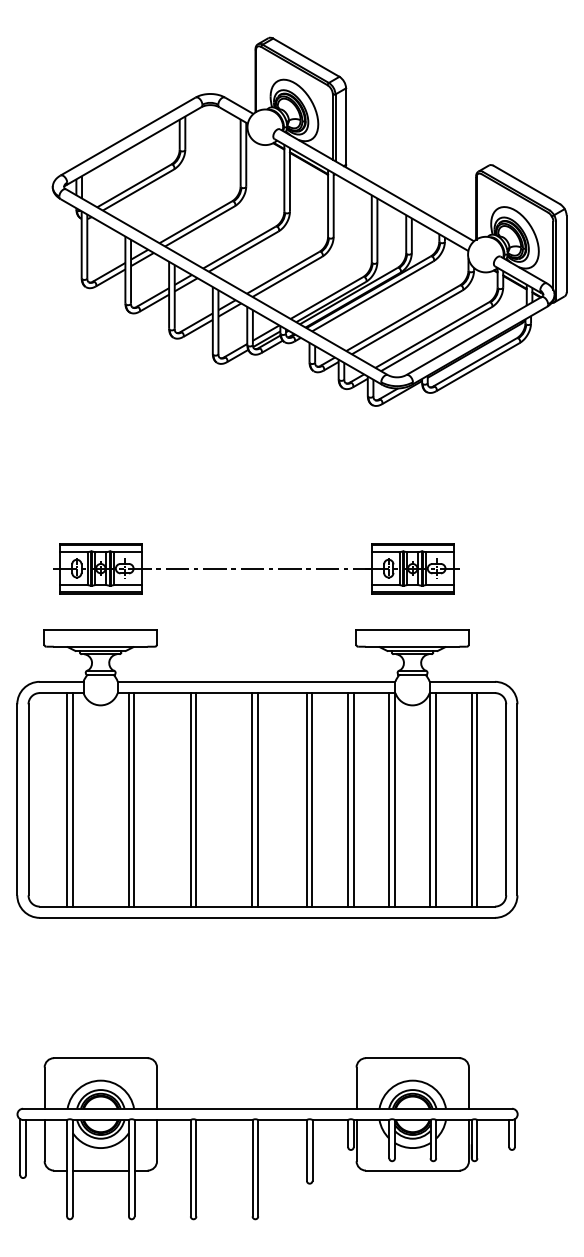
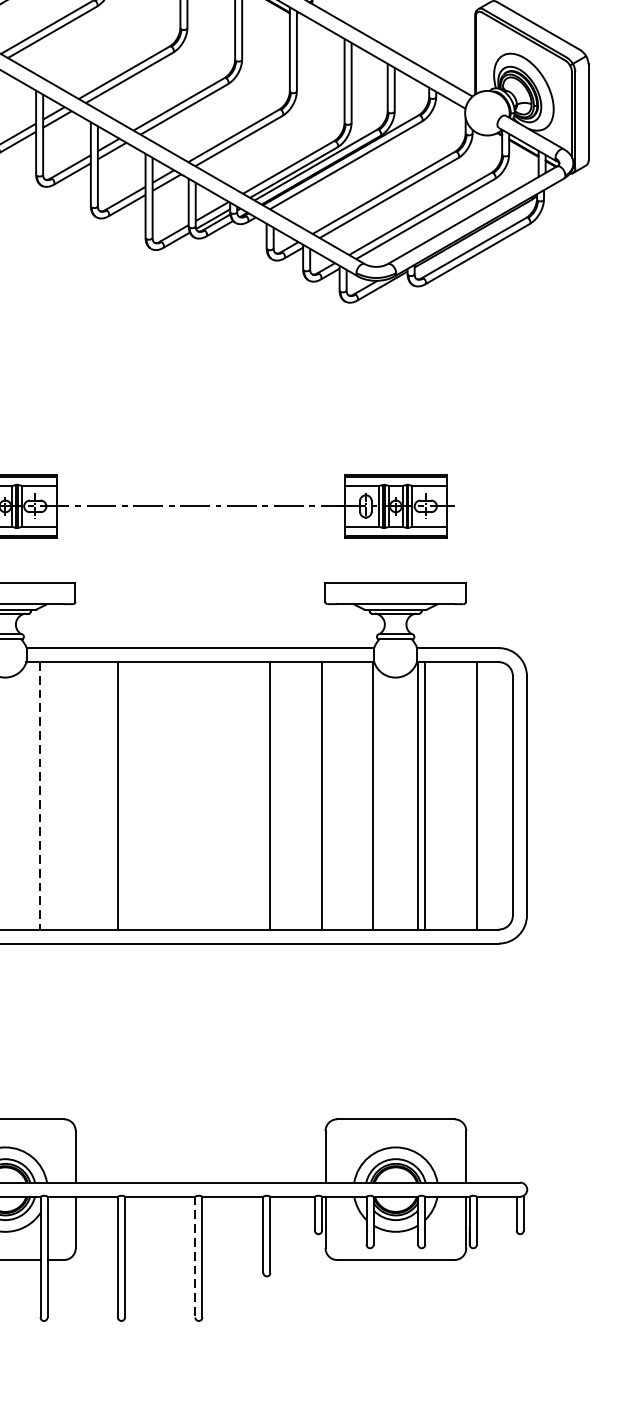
line: (128, 799) -> (39, 795), solid -> dashed
line: (134, 799) -> (47, 795), removed
line: (196, 799) -> (125, 795), removed
line: (252, 799) -> (195, 795), removed
line: (258, 799) -> (202, 795), removed
line: (306, 799) -> (262, 795), removed
line: (347, 799) -> (314, 795), removed
line: (389, 799) -> (366, 795), removed
line: (471, 799) -> (469, 795), removed
line: (252, 1168) -> (195, 1257), solid -> dashed

